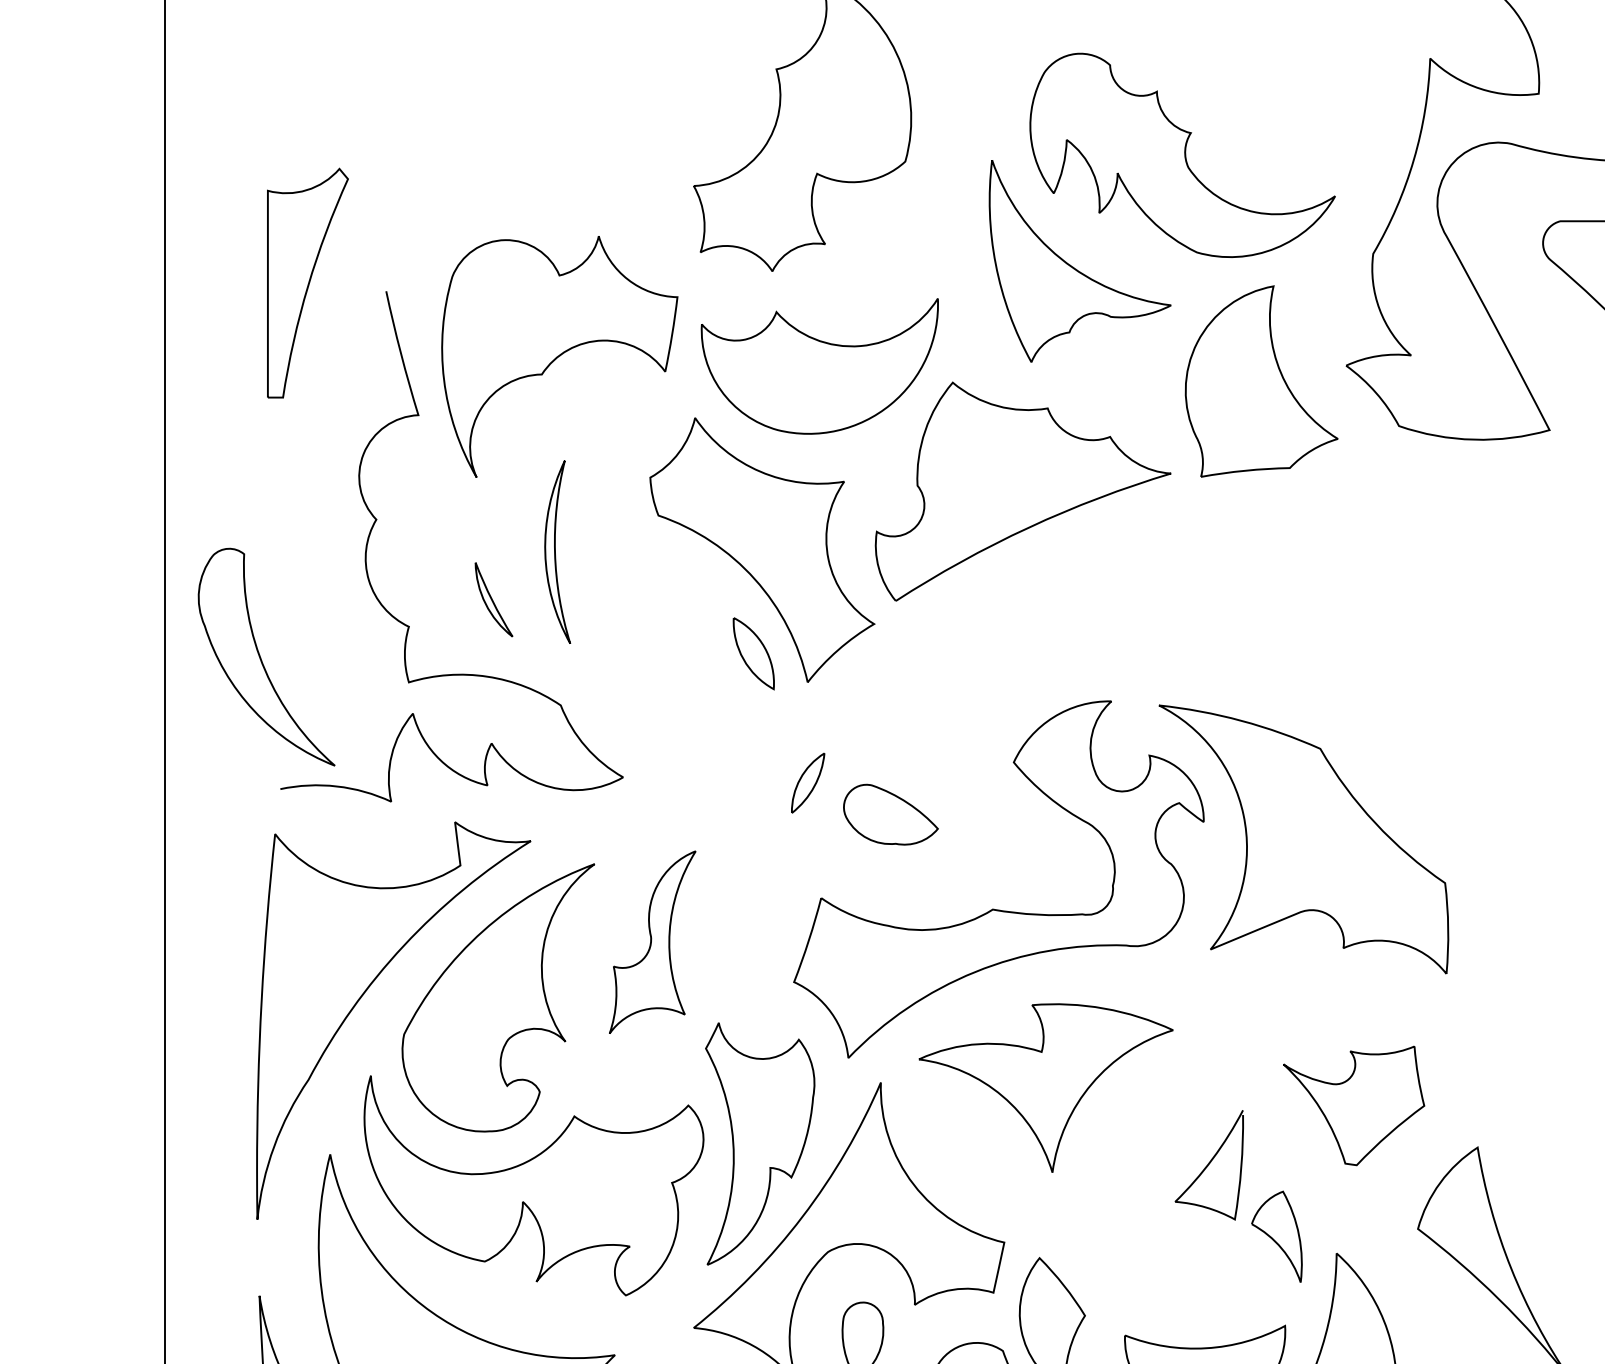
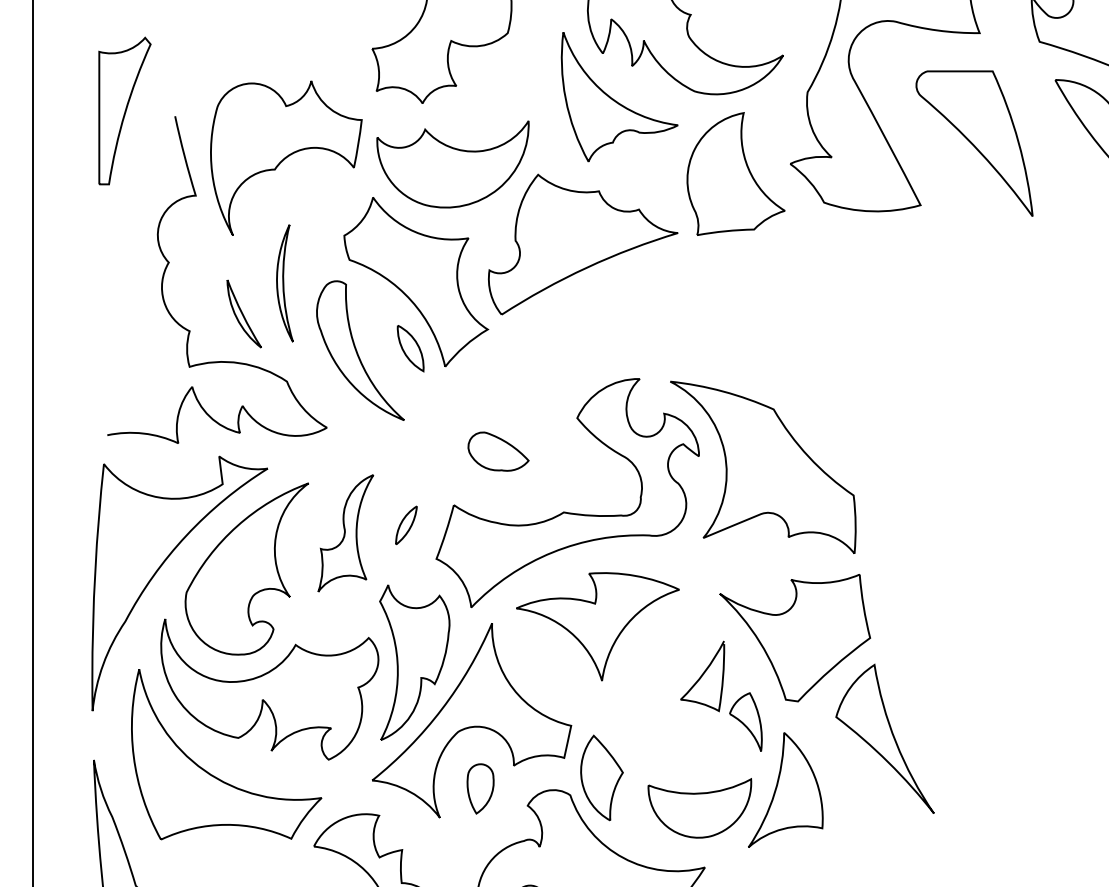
part: (492, 599) -> (243, 313), size x1.43
part: (266, 656) -> (360, 350), moved
part: (808, 781) -> (406, 524), moved
part: (1354, 1106) -> (795, 638), size x1.67

